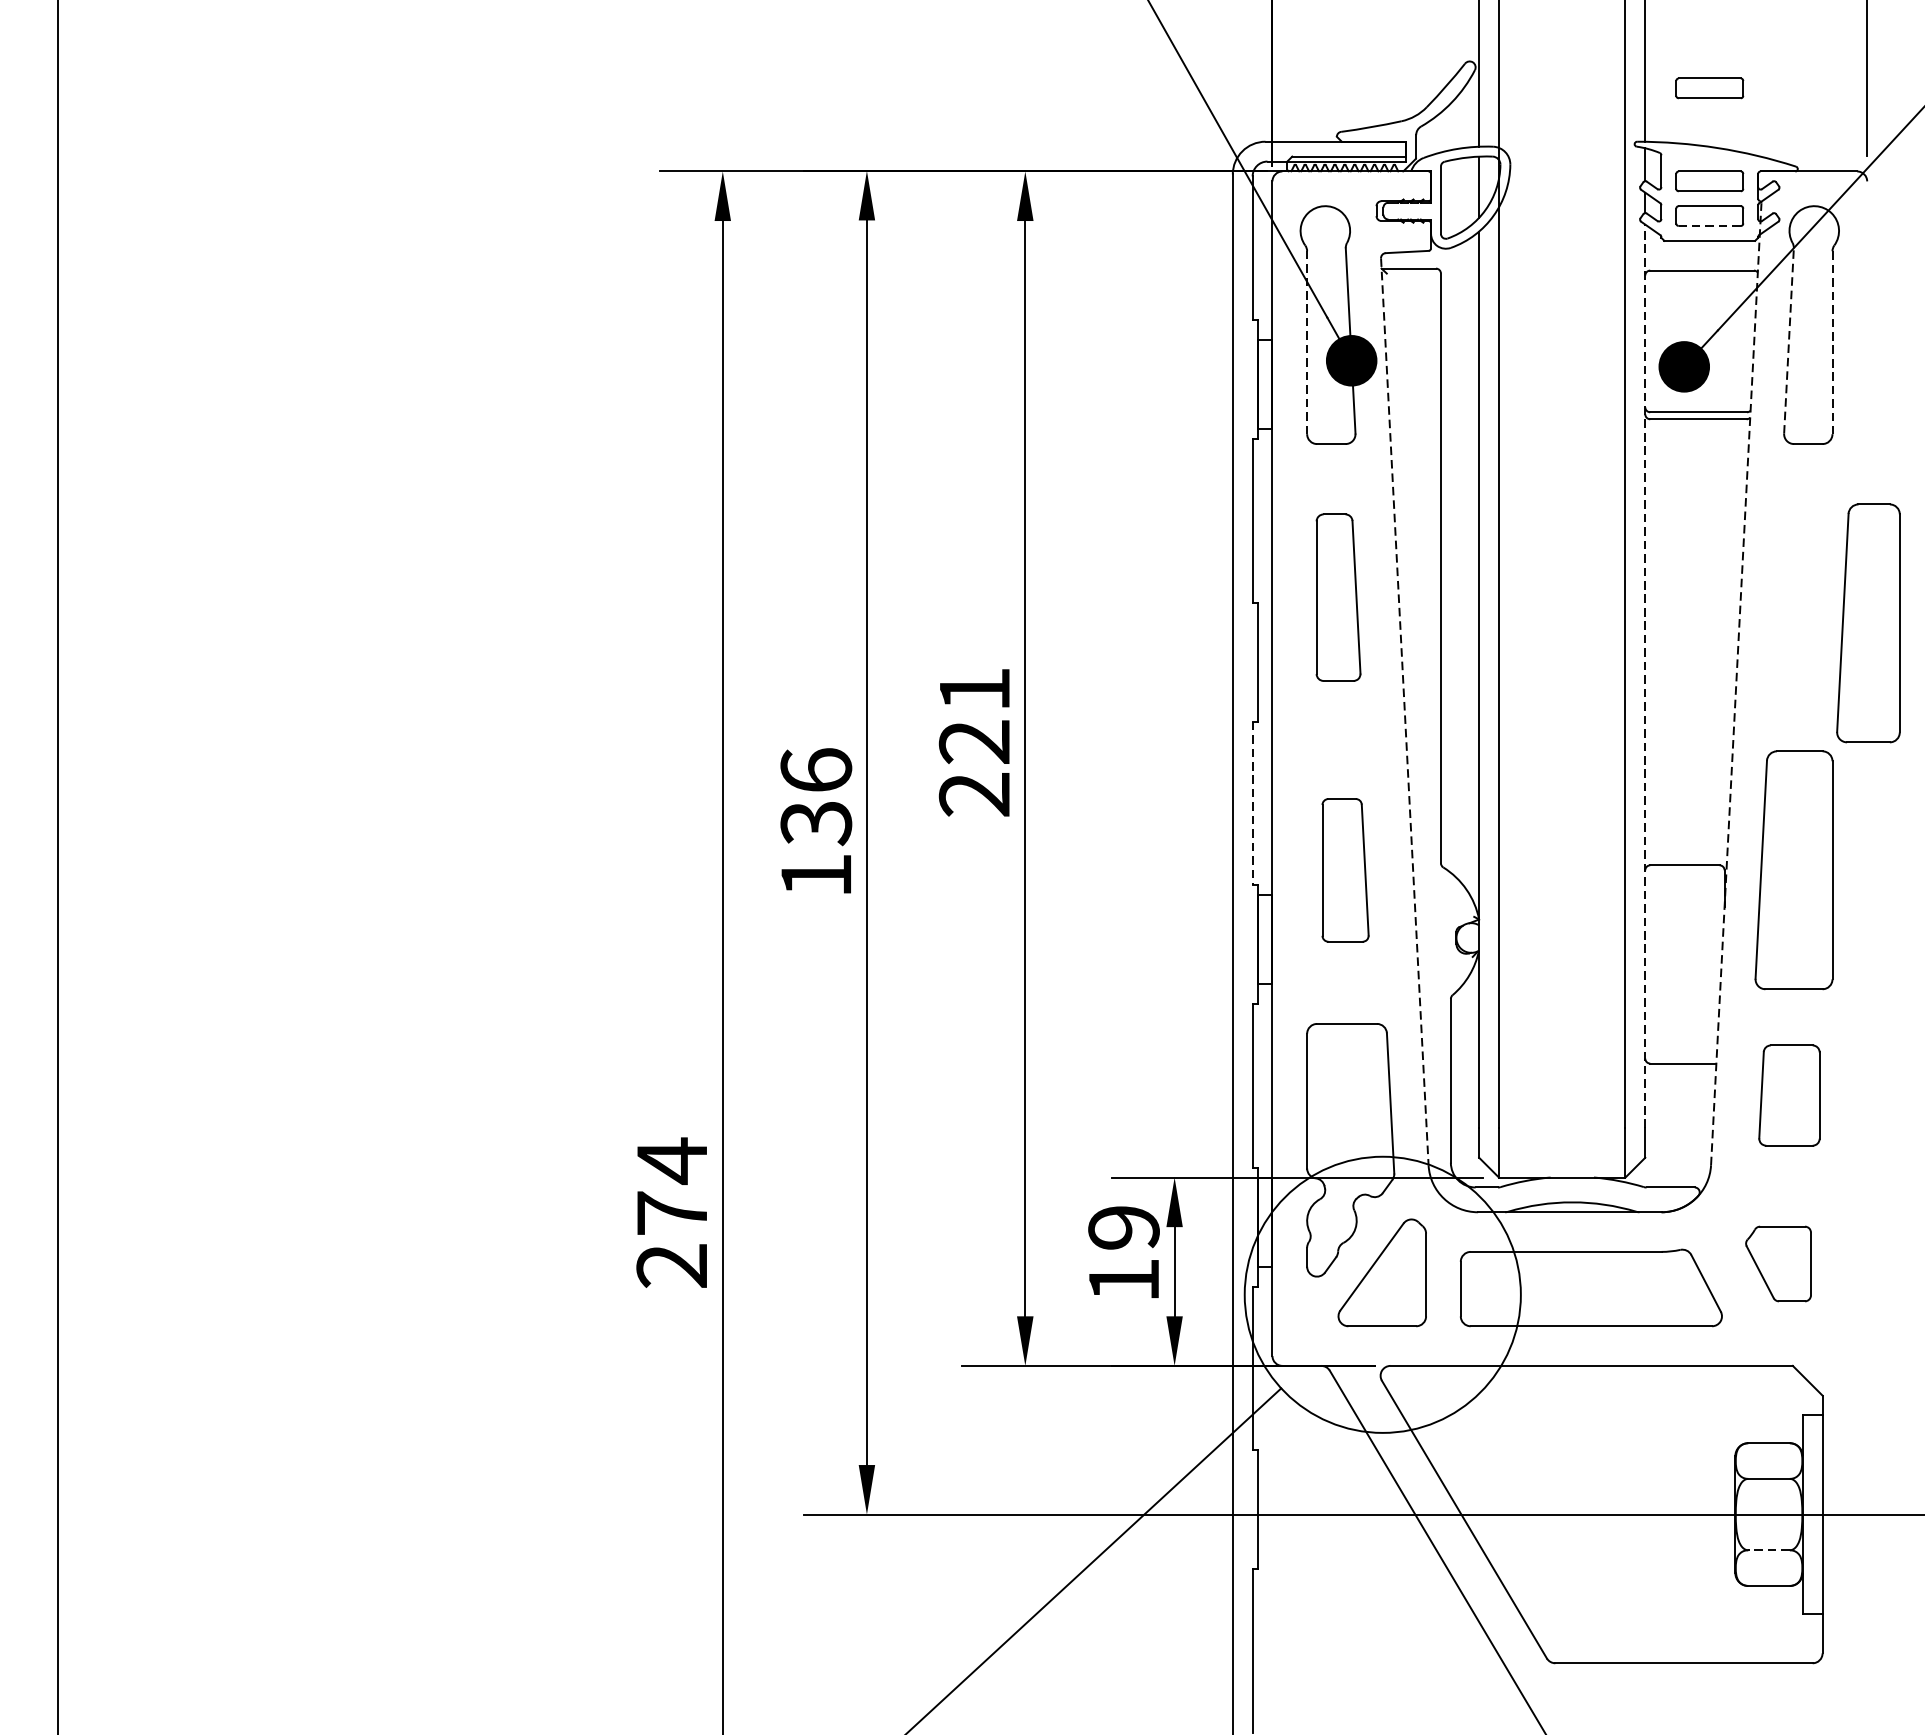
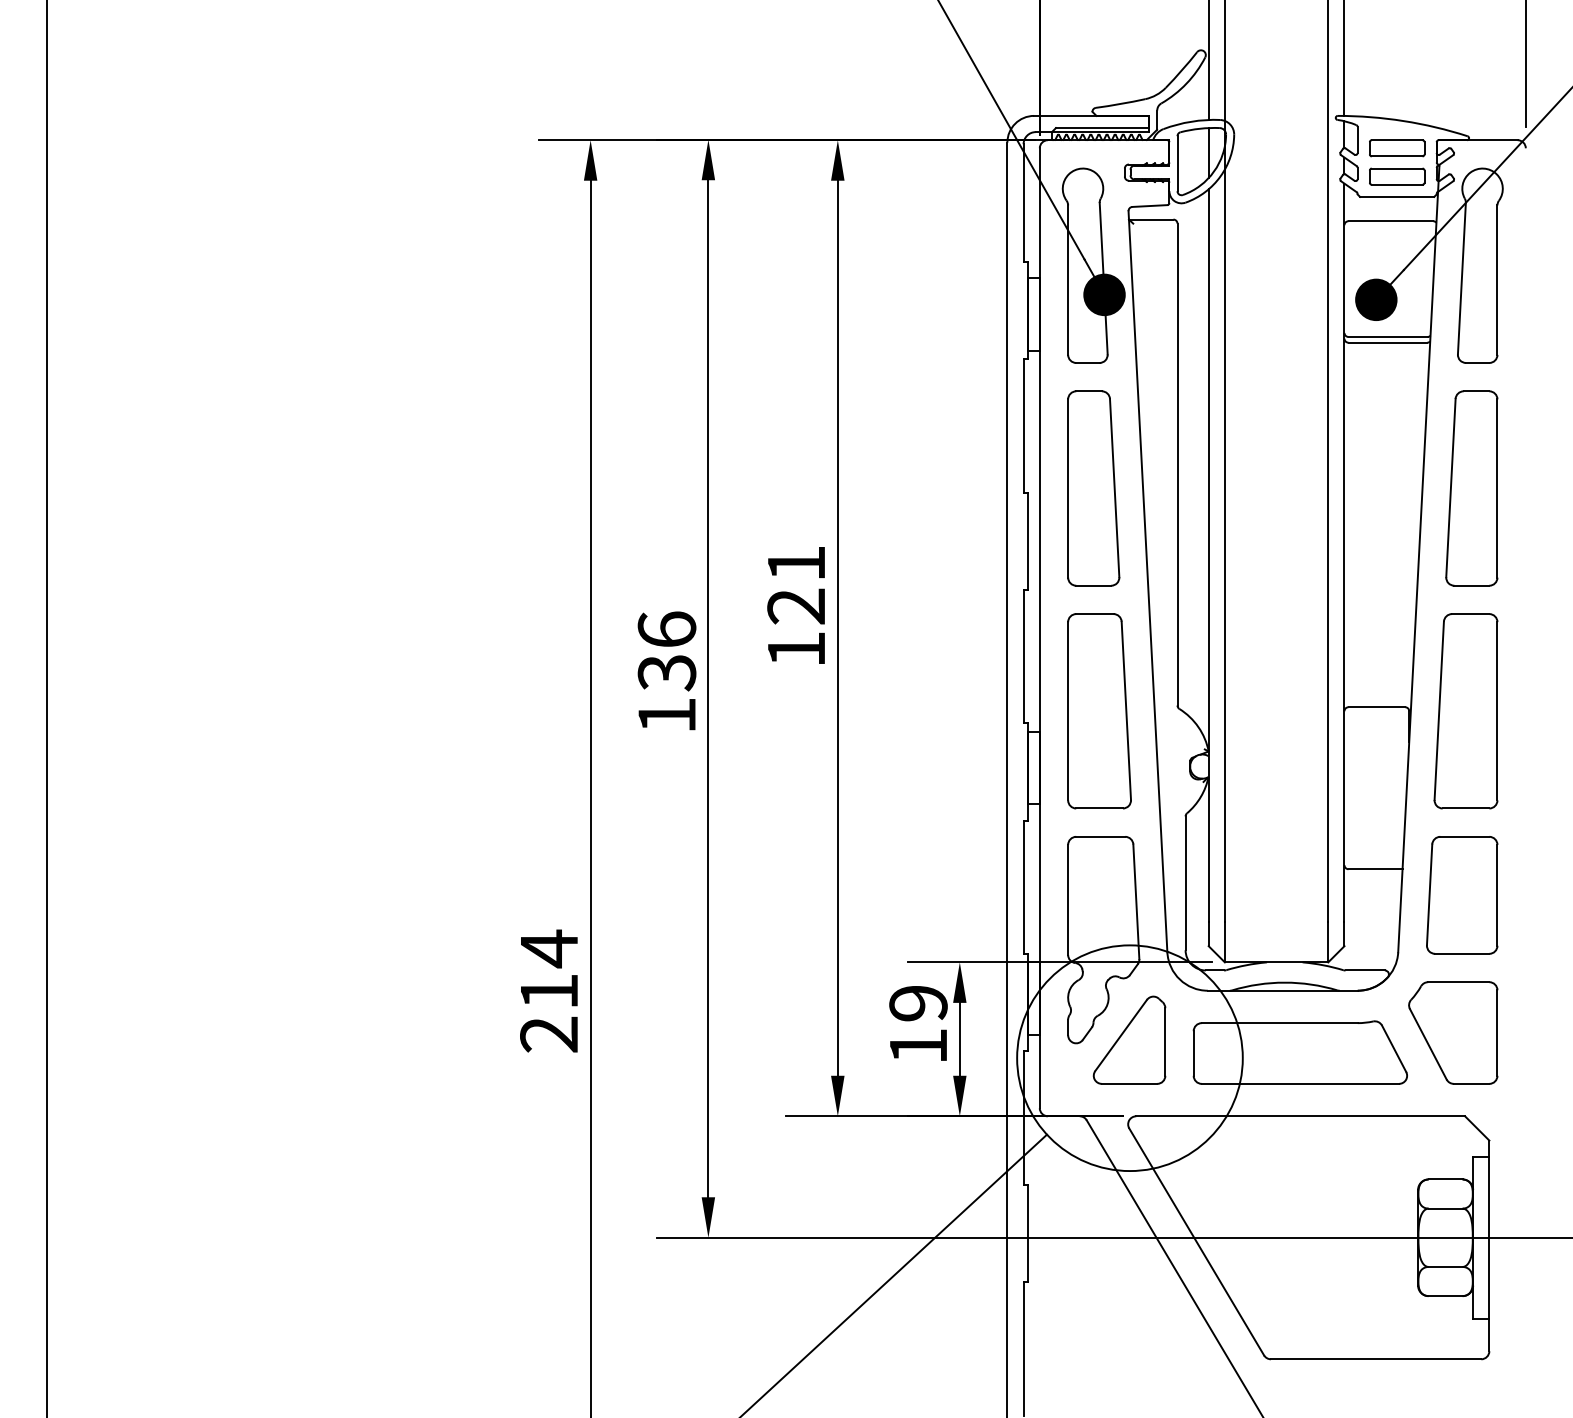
part: (1710, 88) -> (1397, 72), removed
line: (1708, 225) -> (1396, 184), dashed -> solid
line: (1788, 340) -> (1461, 278), dashed -> solid
line: (1307, 343) -> (1068, 280), dashed -> solid
line: (1832, 343) -> (1497, 280), dashed -> solid
part: (1338, 597) -> (1093, 488), size x1.43
part: (1868, 623) -> (1471, 488), moved
line: (1645, 675) -> (1344, 552), dashed -> solid
line: (1735, 684) -> (1418, 559), dashed -> solid
line: (1404, 712) -> (1147, 582), dashed -> solid
text: (973, 794) -> (795, 649), 221 -> 121
line: (1252, 803) -> (1023, 656), dashed -> solid
part: (1345, 870) -> (1099, 711), size x1.67
part: (1789, 1095) -> (1462, 895), size x1.43
text: (672, 1213) -> (549, 991), 274 -> 214
part: (1778, 1263) -> (1453, 1032), size x1.67
line: (1768, 1549) -> (1445, 1266), dashed -> solid

